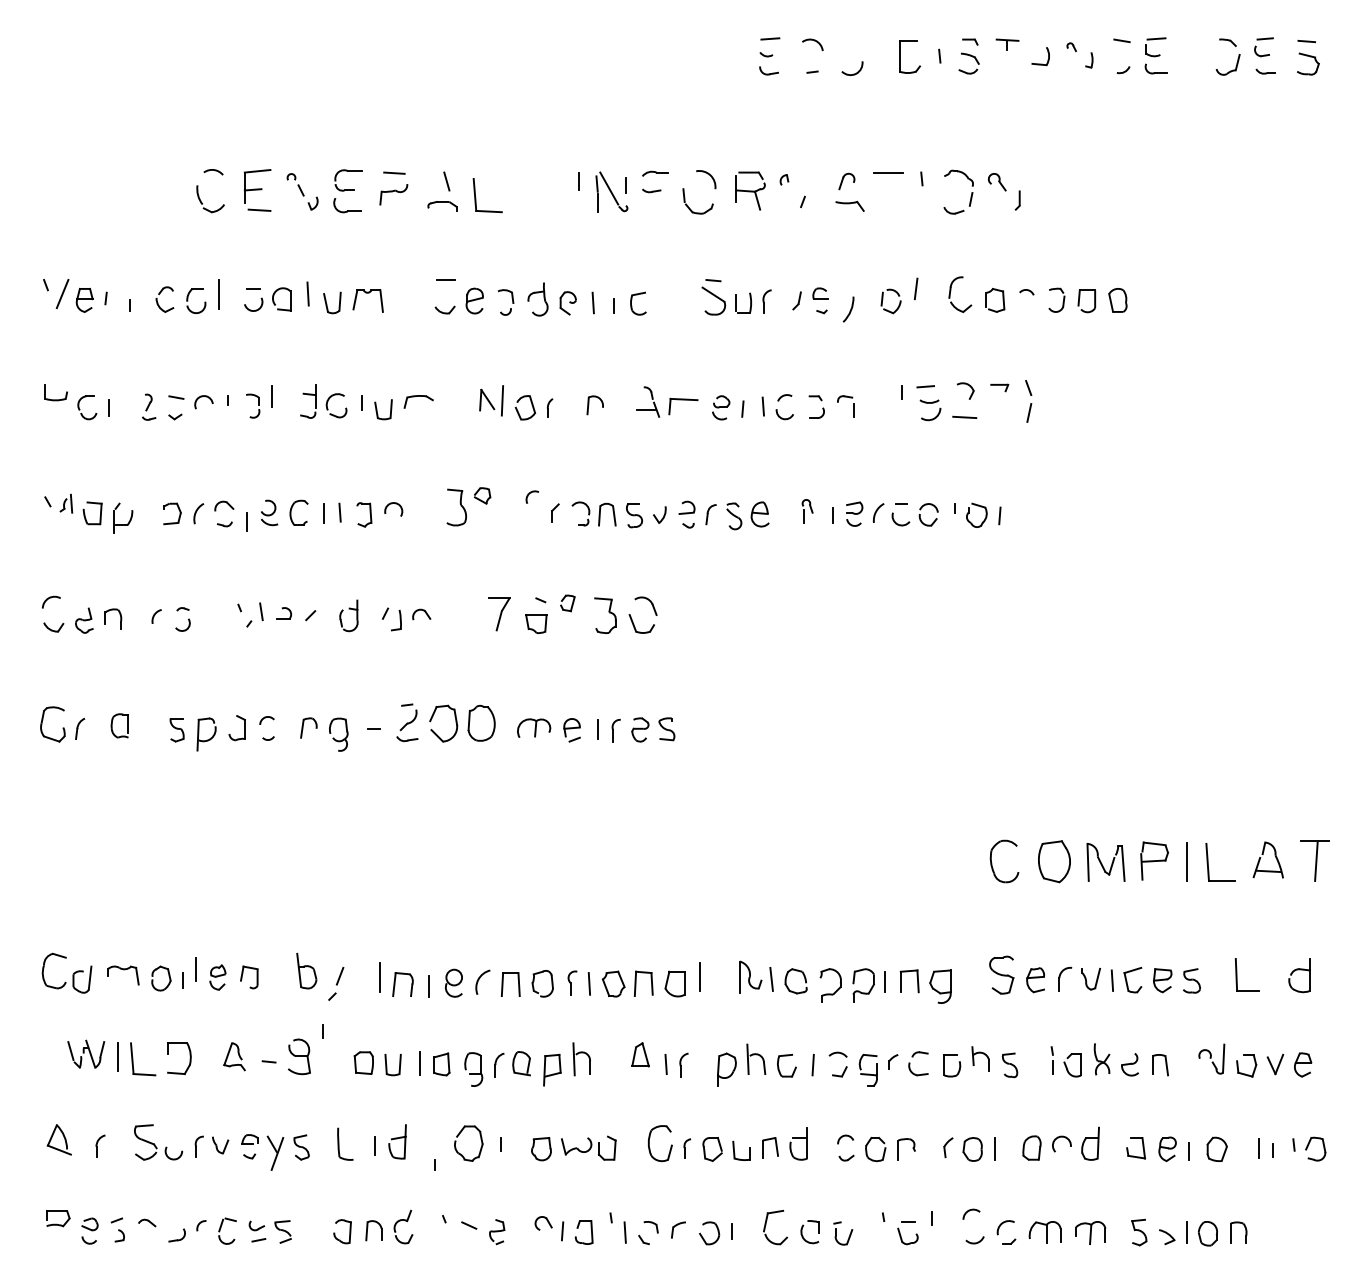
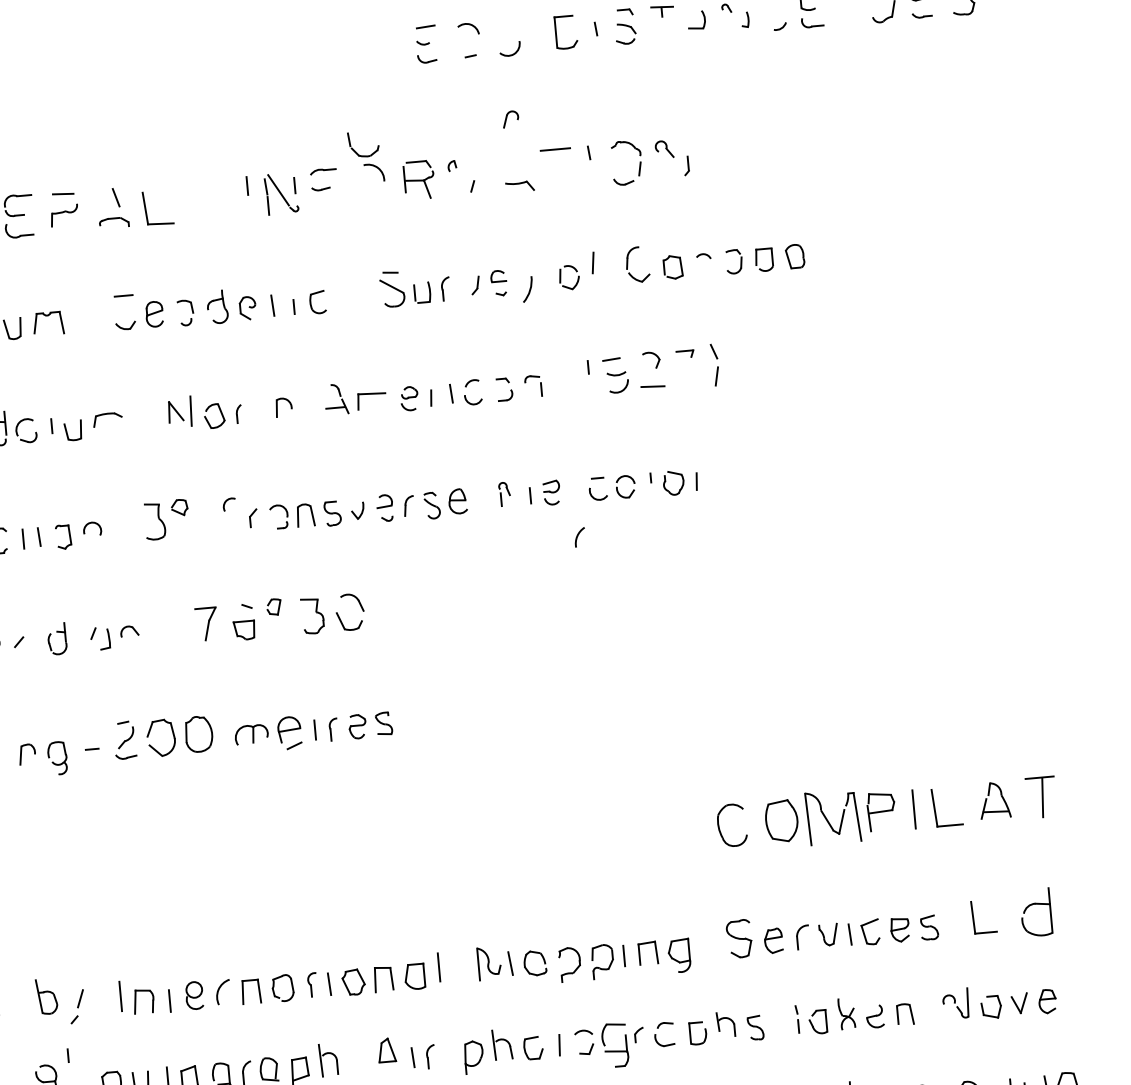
part: (846, 181) -> (510, 119), moved
part: (688, 205) -> (354, 149), moved
arc: (877, 511) -> (578, 535), moved
part: (571, 730) -> (289, 733), size x1.4
part: (1105, 862) -> (832, 817), size x1.4
part: (1299, 975) -> (1036, 912), size x1.4
part: (867, 1070) -> (614, 1045), size x1.4

